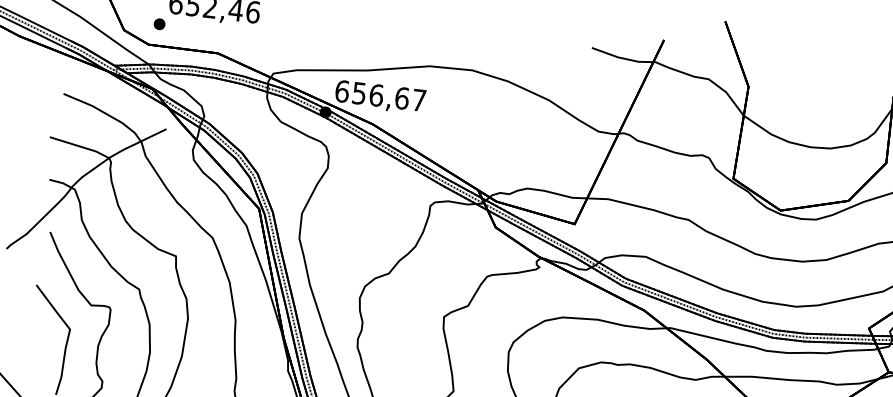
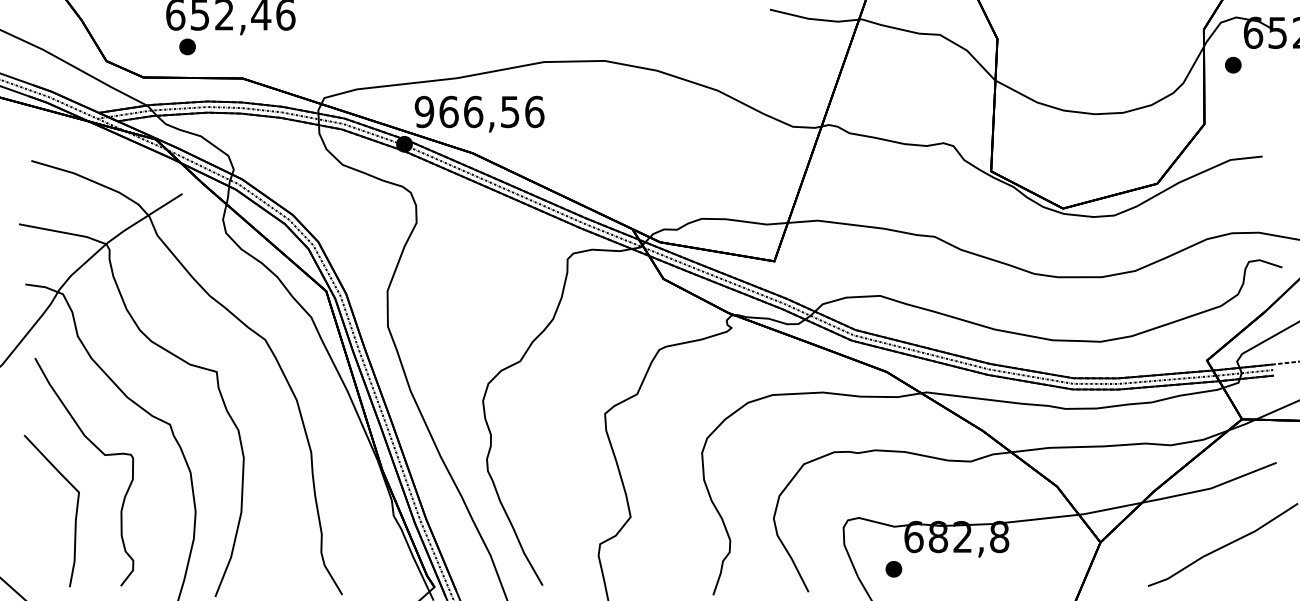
part: (159, 23) -> (187, 46), moved
text: (380, 95) -> (479, 111), 656,67 -> 966,56

